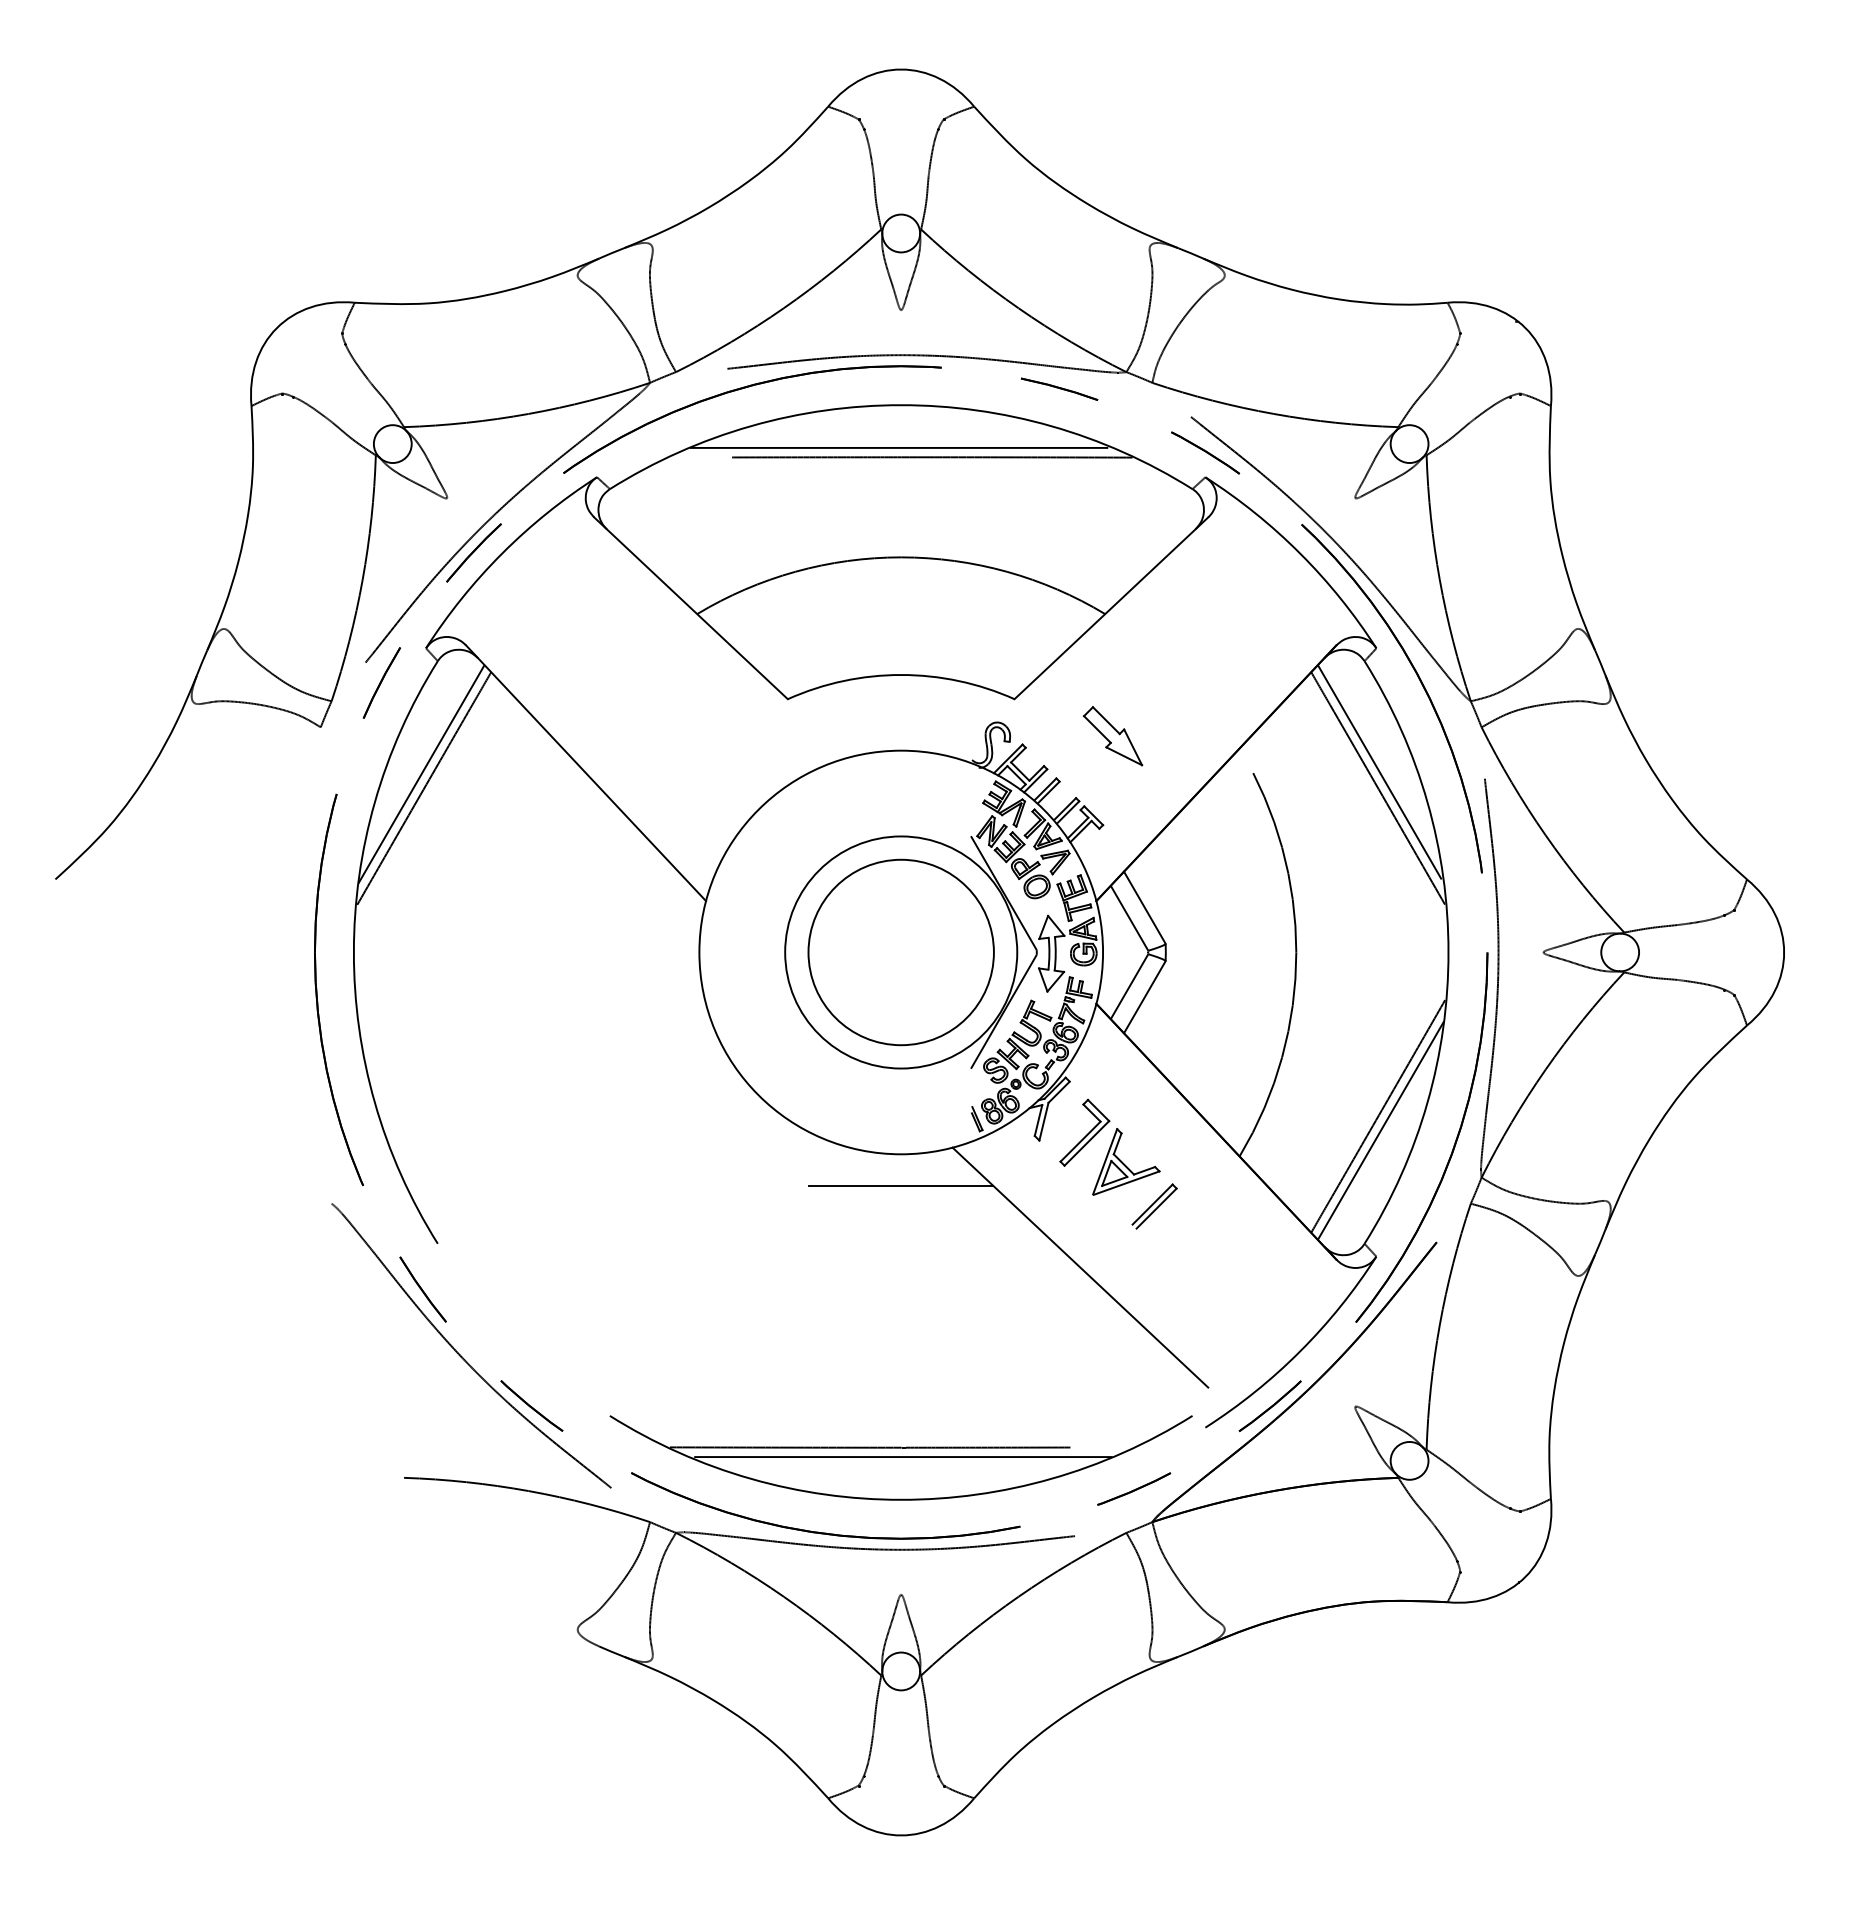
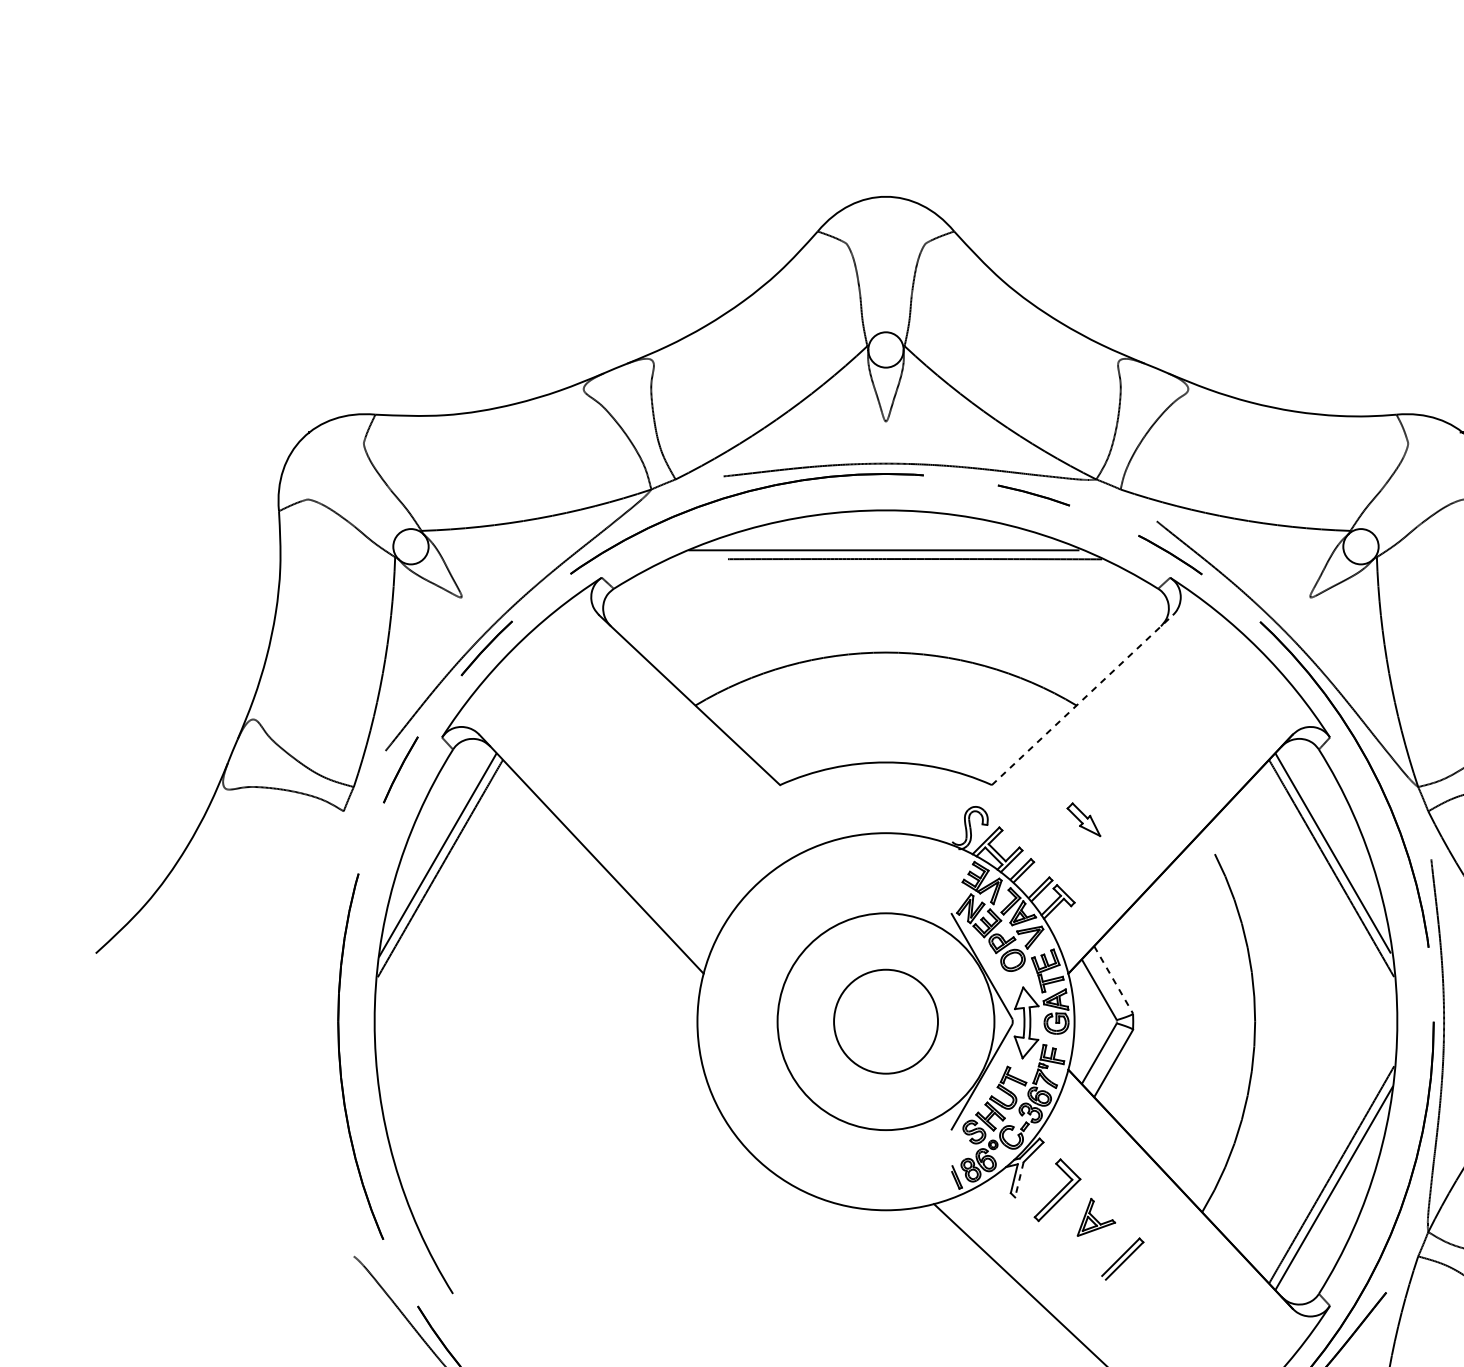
line: (1111, 608) -> (1082, 700), solid -> dashed
part: (1112, 736) -> (1083, 819), size x0.6
line: (1144, 907) -> (1113, 979), solid -> dashed
circle: (900, 952) -> (885, 1021), size x0.6
line: (1043, 1122) -> (1018, 1180), solid -> dashed
part: (1126, 1161) -> (1096, 1217), size x0.6
line: (901, 1185) -> (886, 1239), removed

